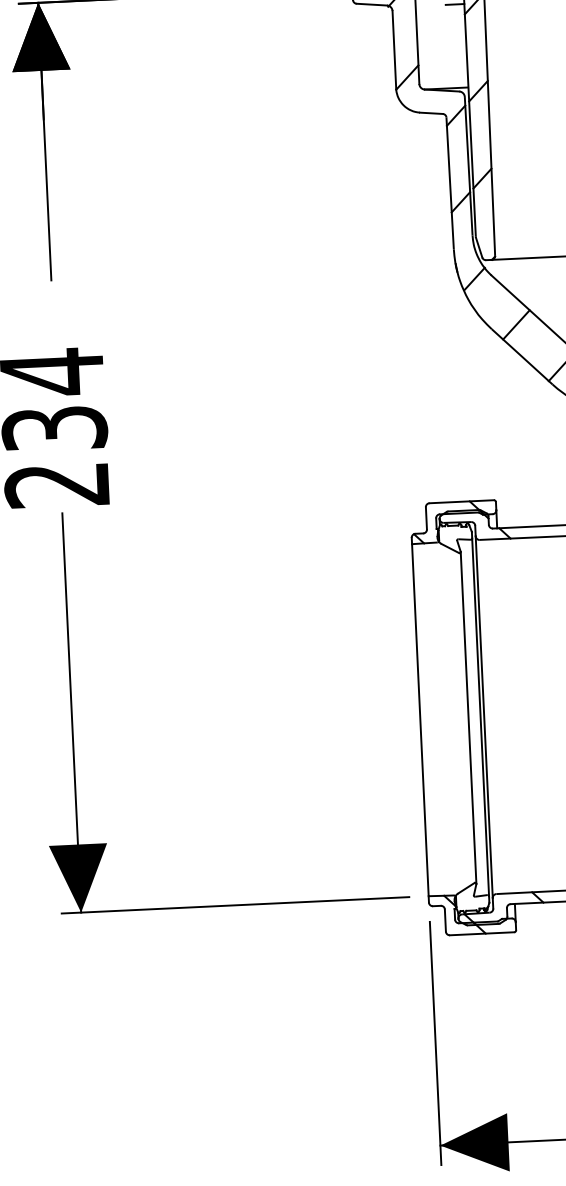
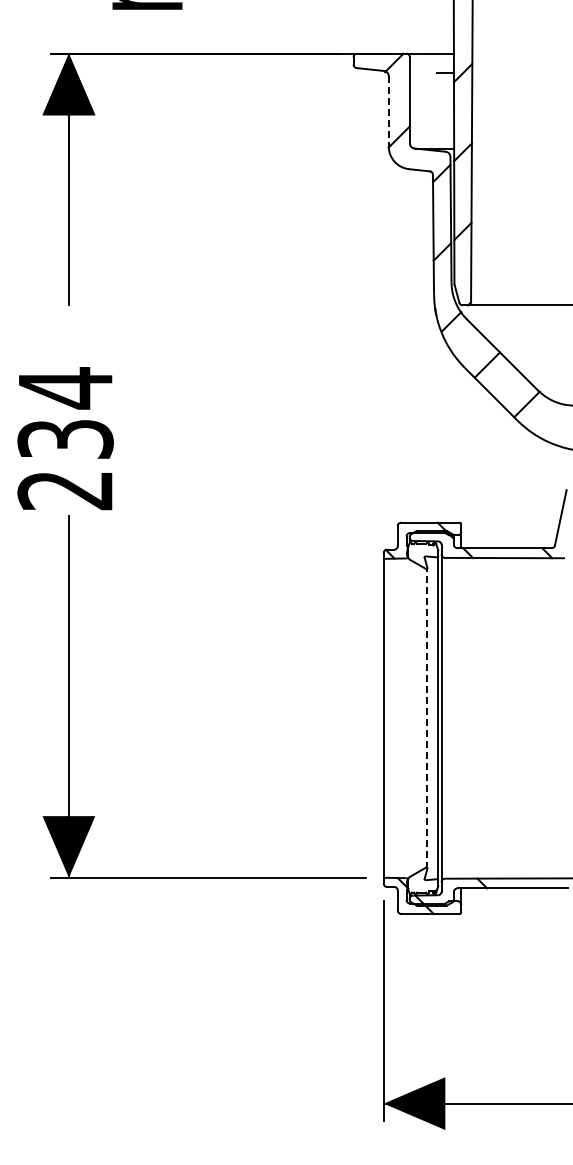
line: (394, 50) -> (388, 111), solid -> dashed
line: (468, 717) -> (427, 717), solid -> dashed

